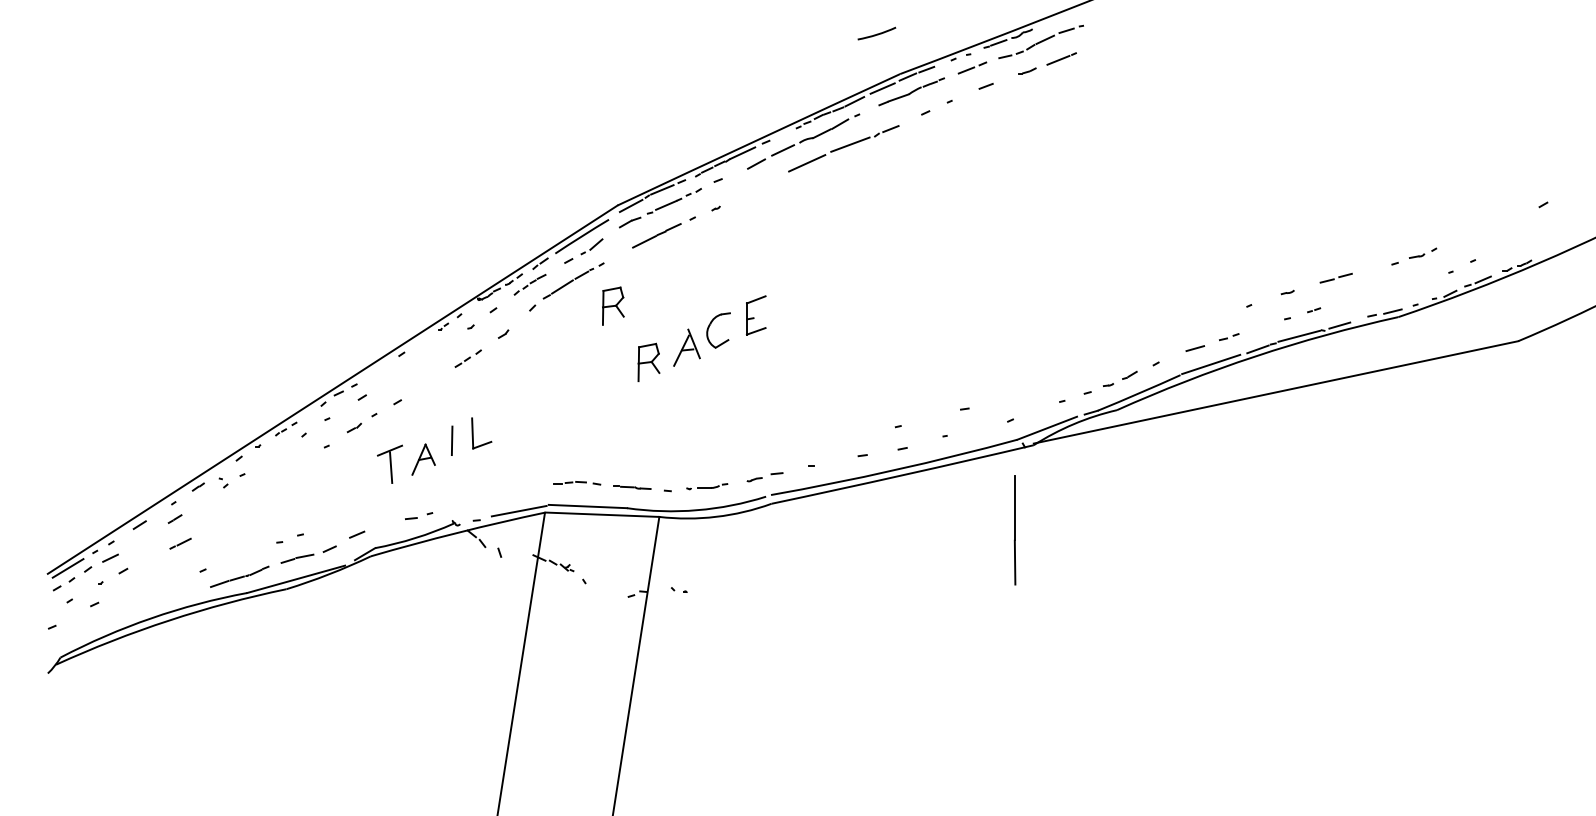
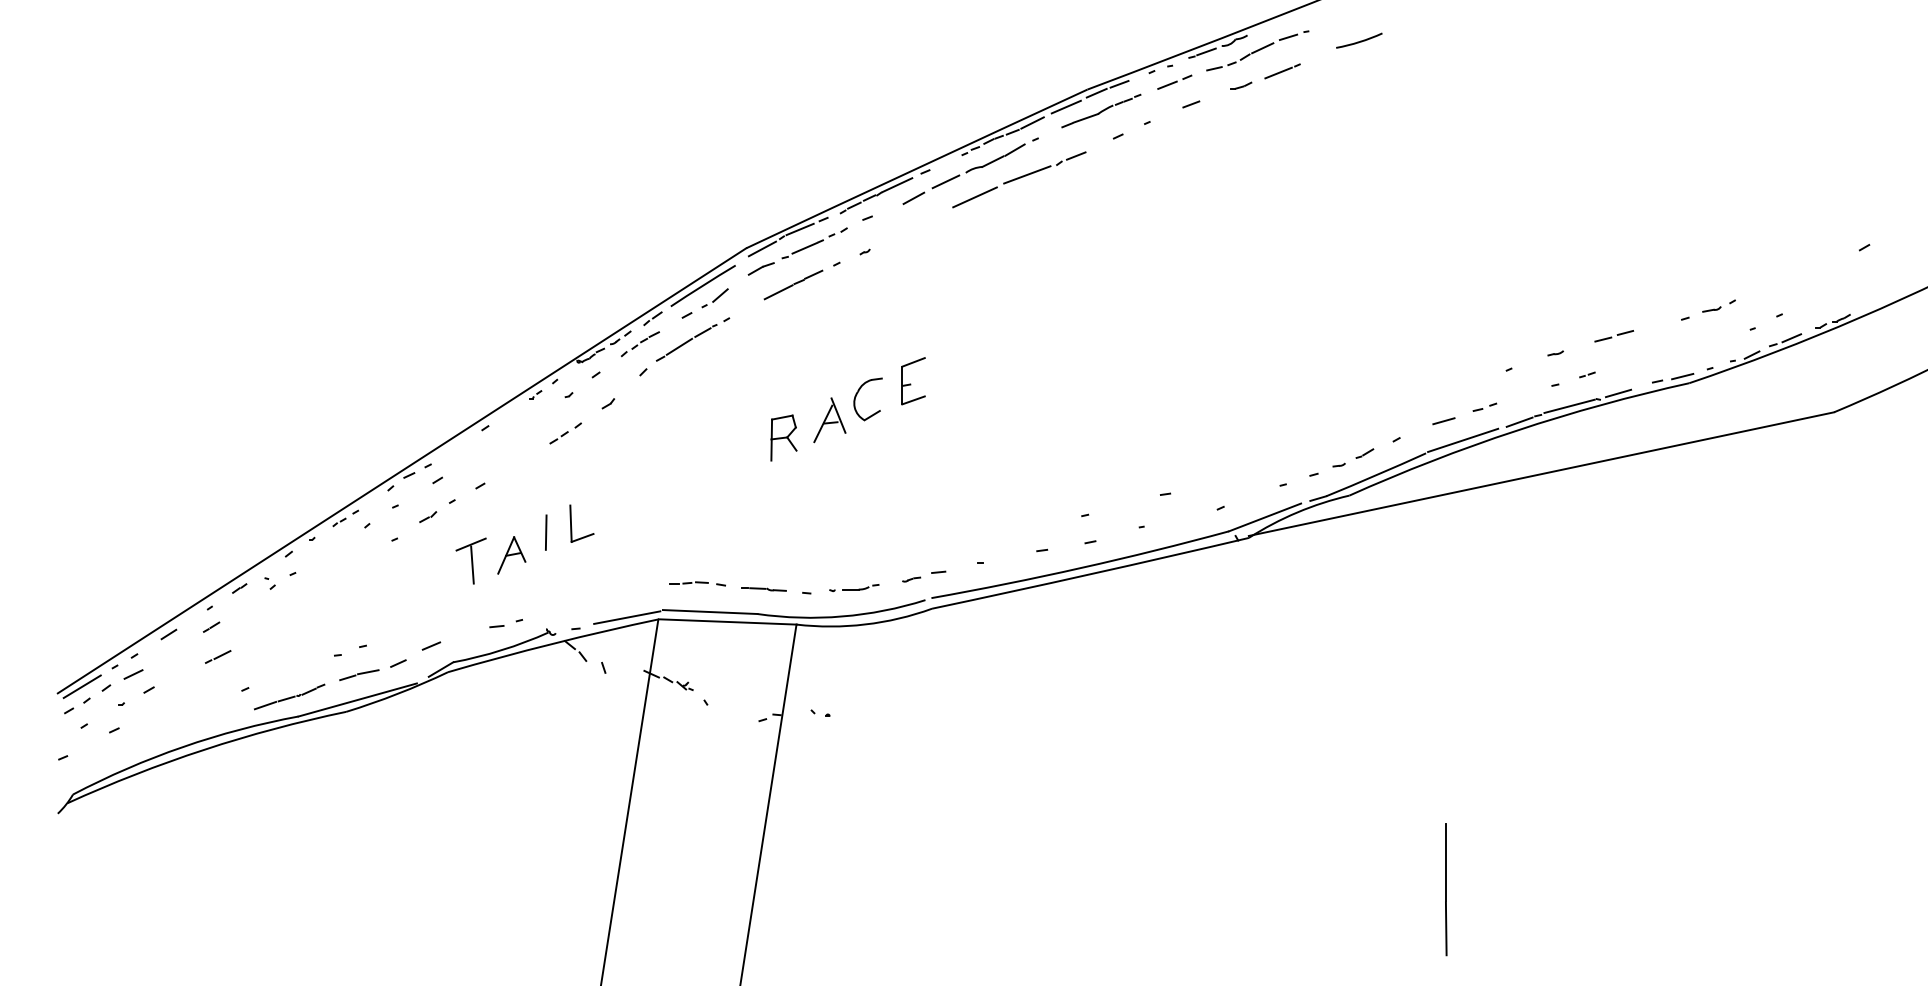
arc: (877, 33) -> (1360, 40), moved
part: (612, 305) -> (740, 369), removed
line: (1015, 530) -> (1446, 889), moved

